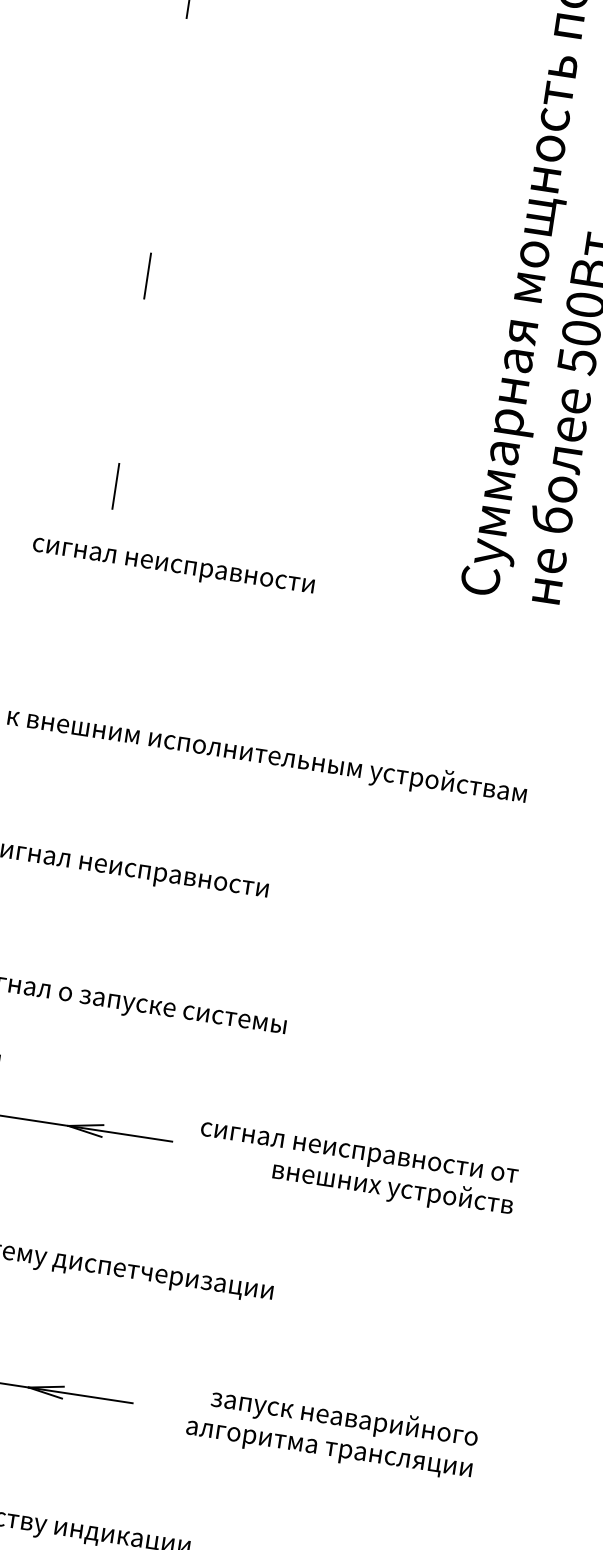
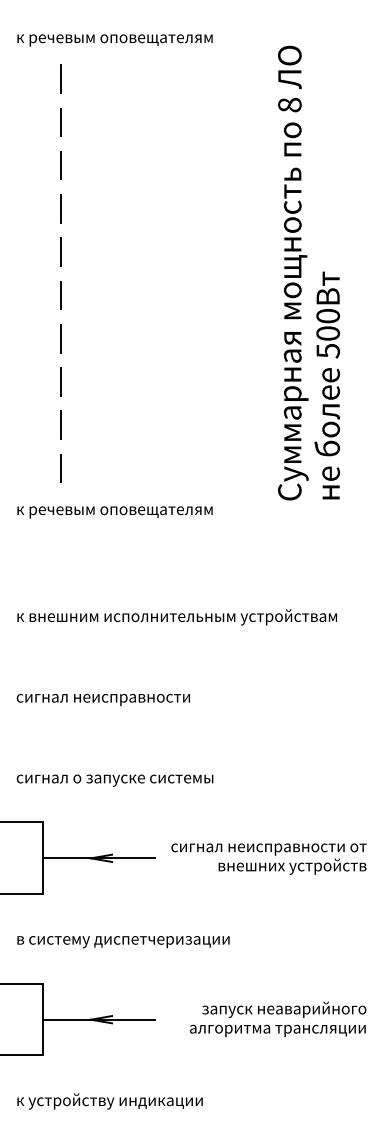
line: (179, 65) -> (61, 208), added
line: (169, 134) -> (61, 251), added
line: (158, 206) -> (61, 295), added
line: (137, 345) -> (61, 381), added
line: (126, 415) -> (61, 424), added
text: (191, 570) -> (114, 512), сигнал неисправности -> к речевым оповещателям

